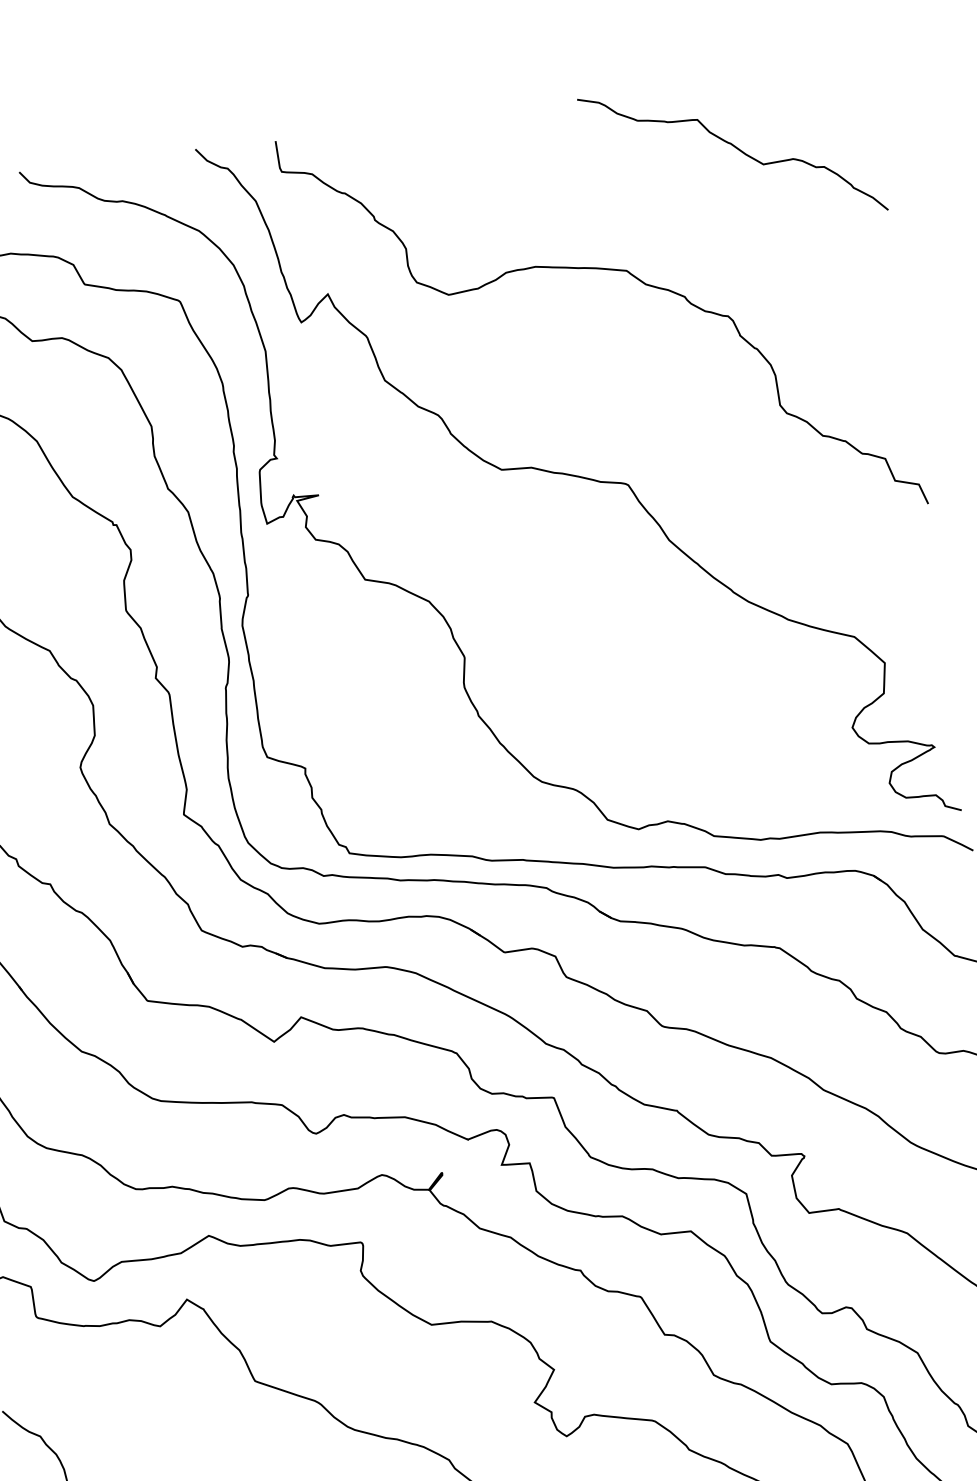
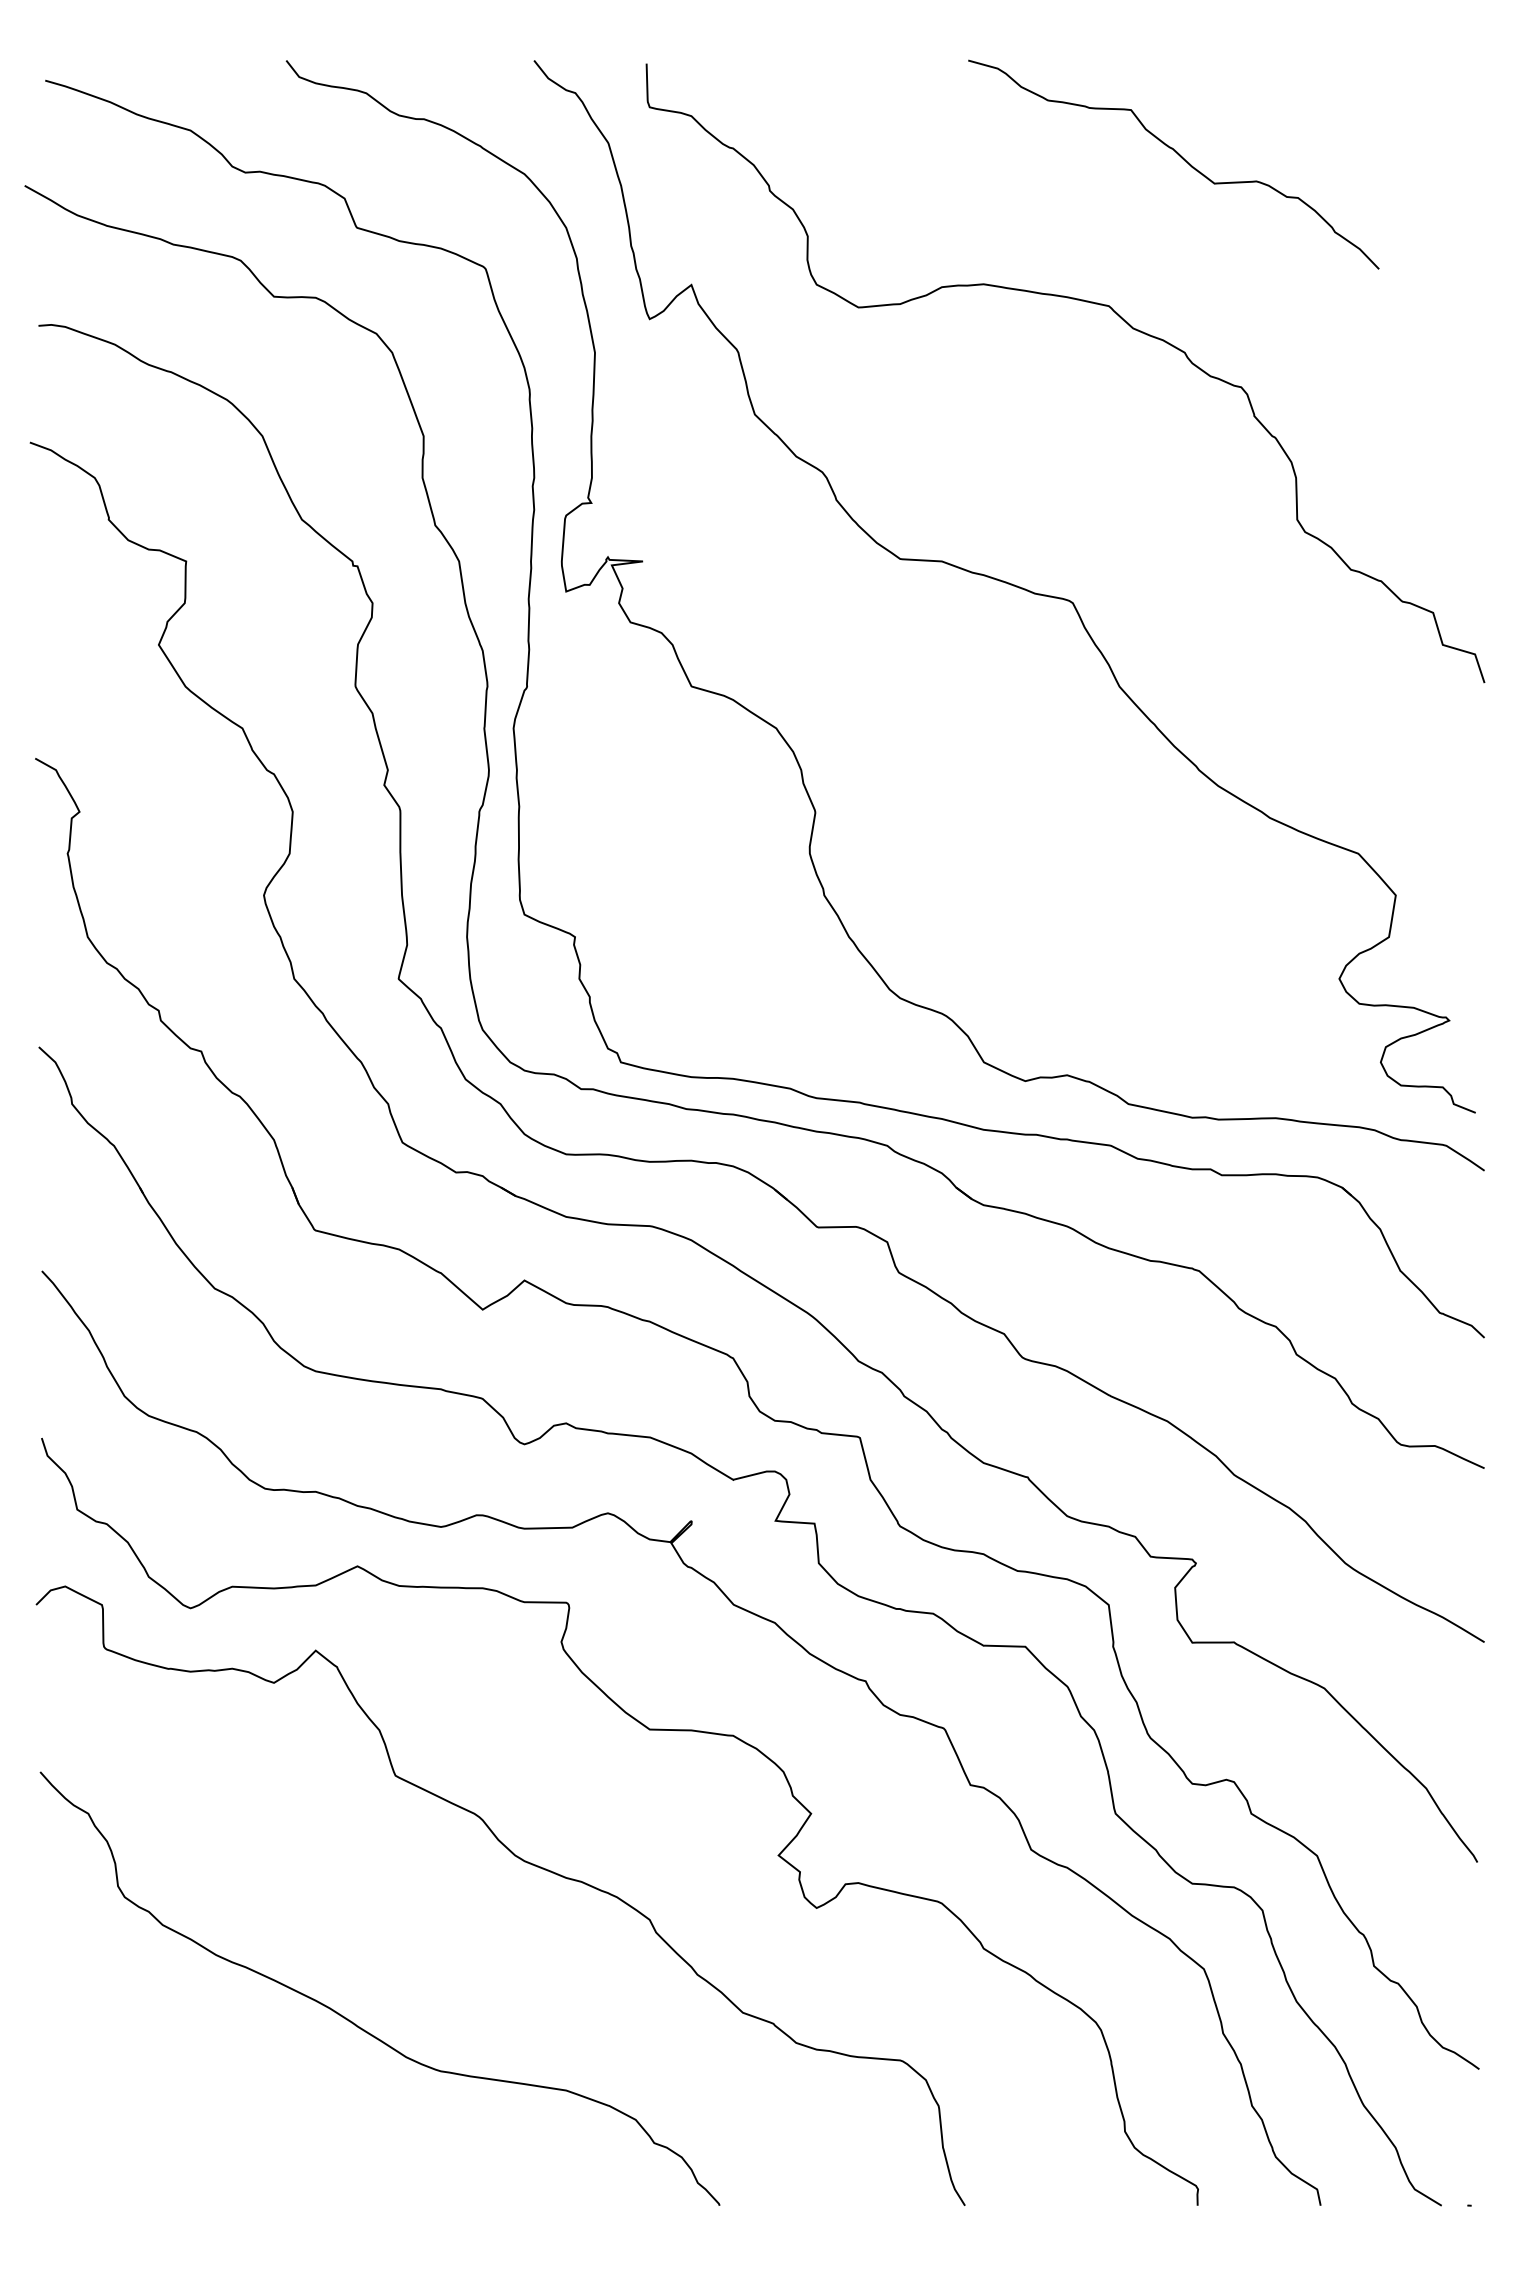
curve: (736, 149) -> (1180, 157), moved

